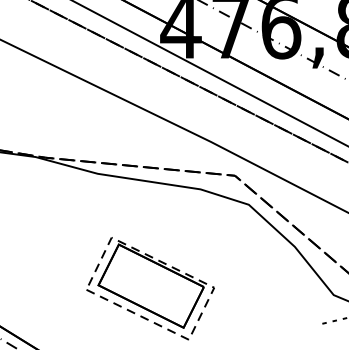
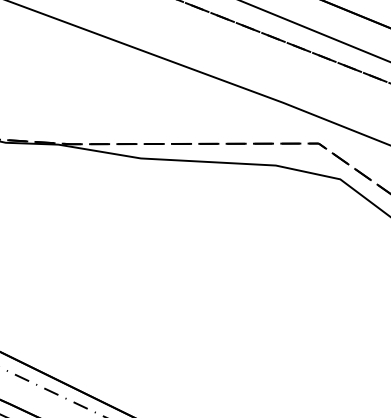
part: (150, 288) -> (223, 300), removed

